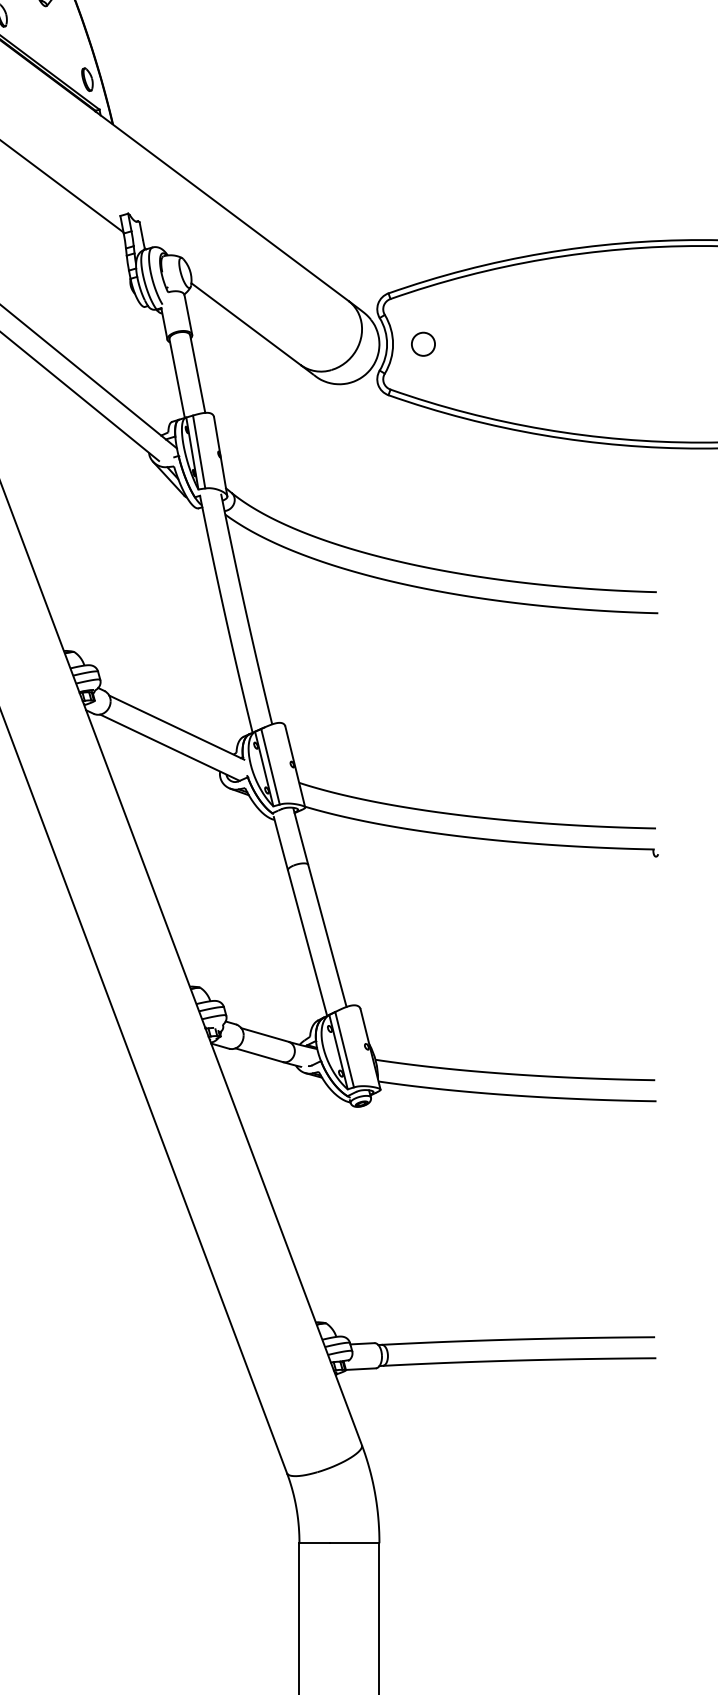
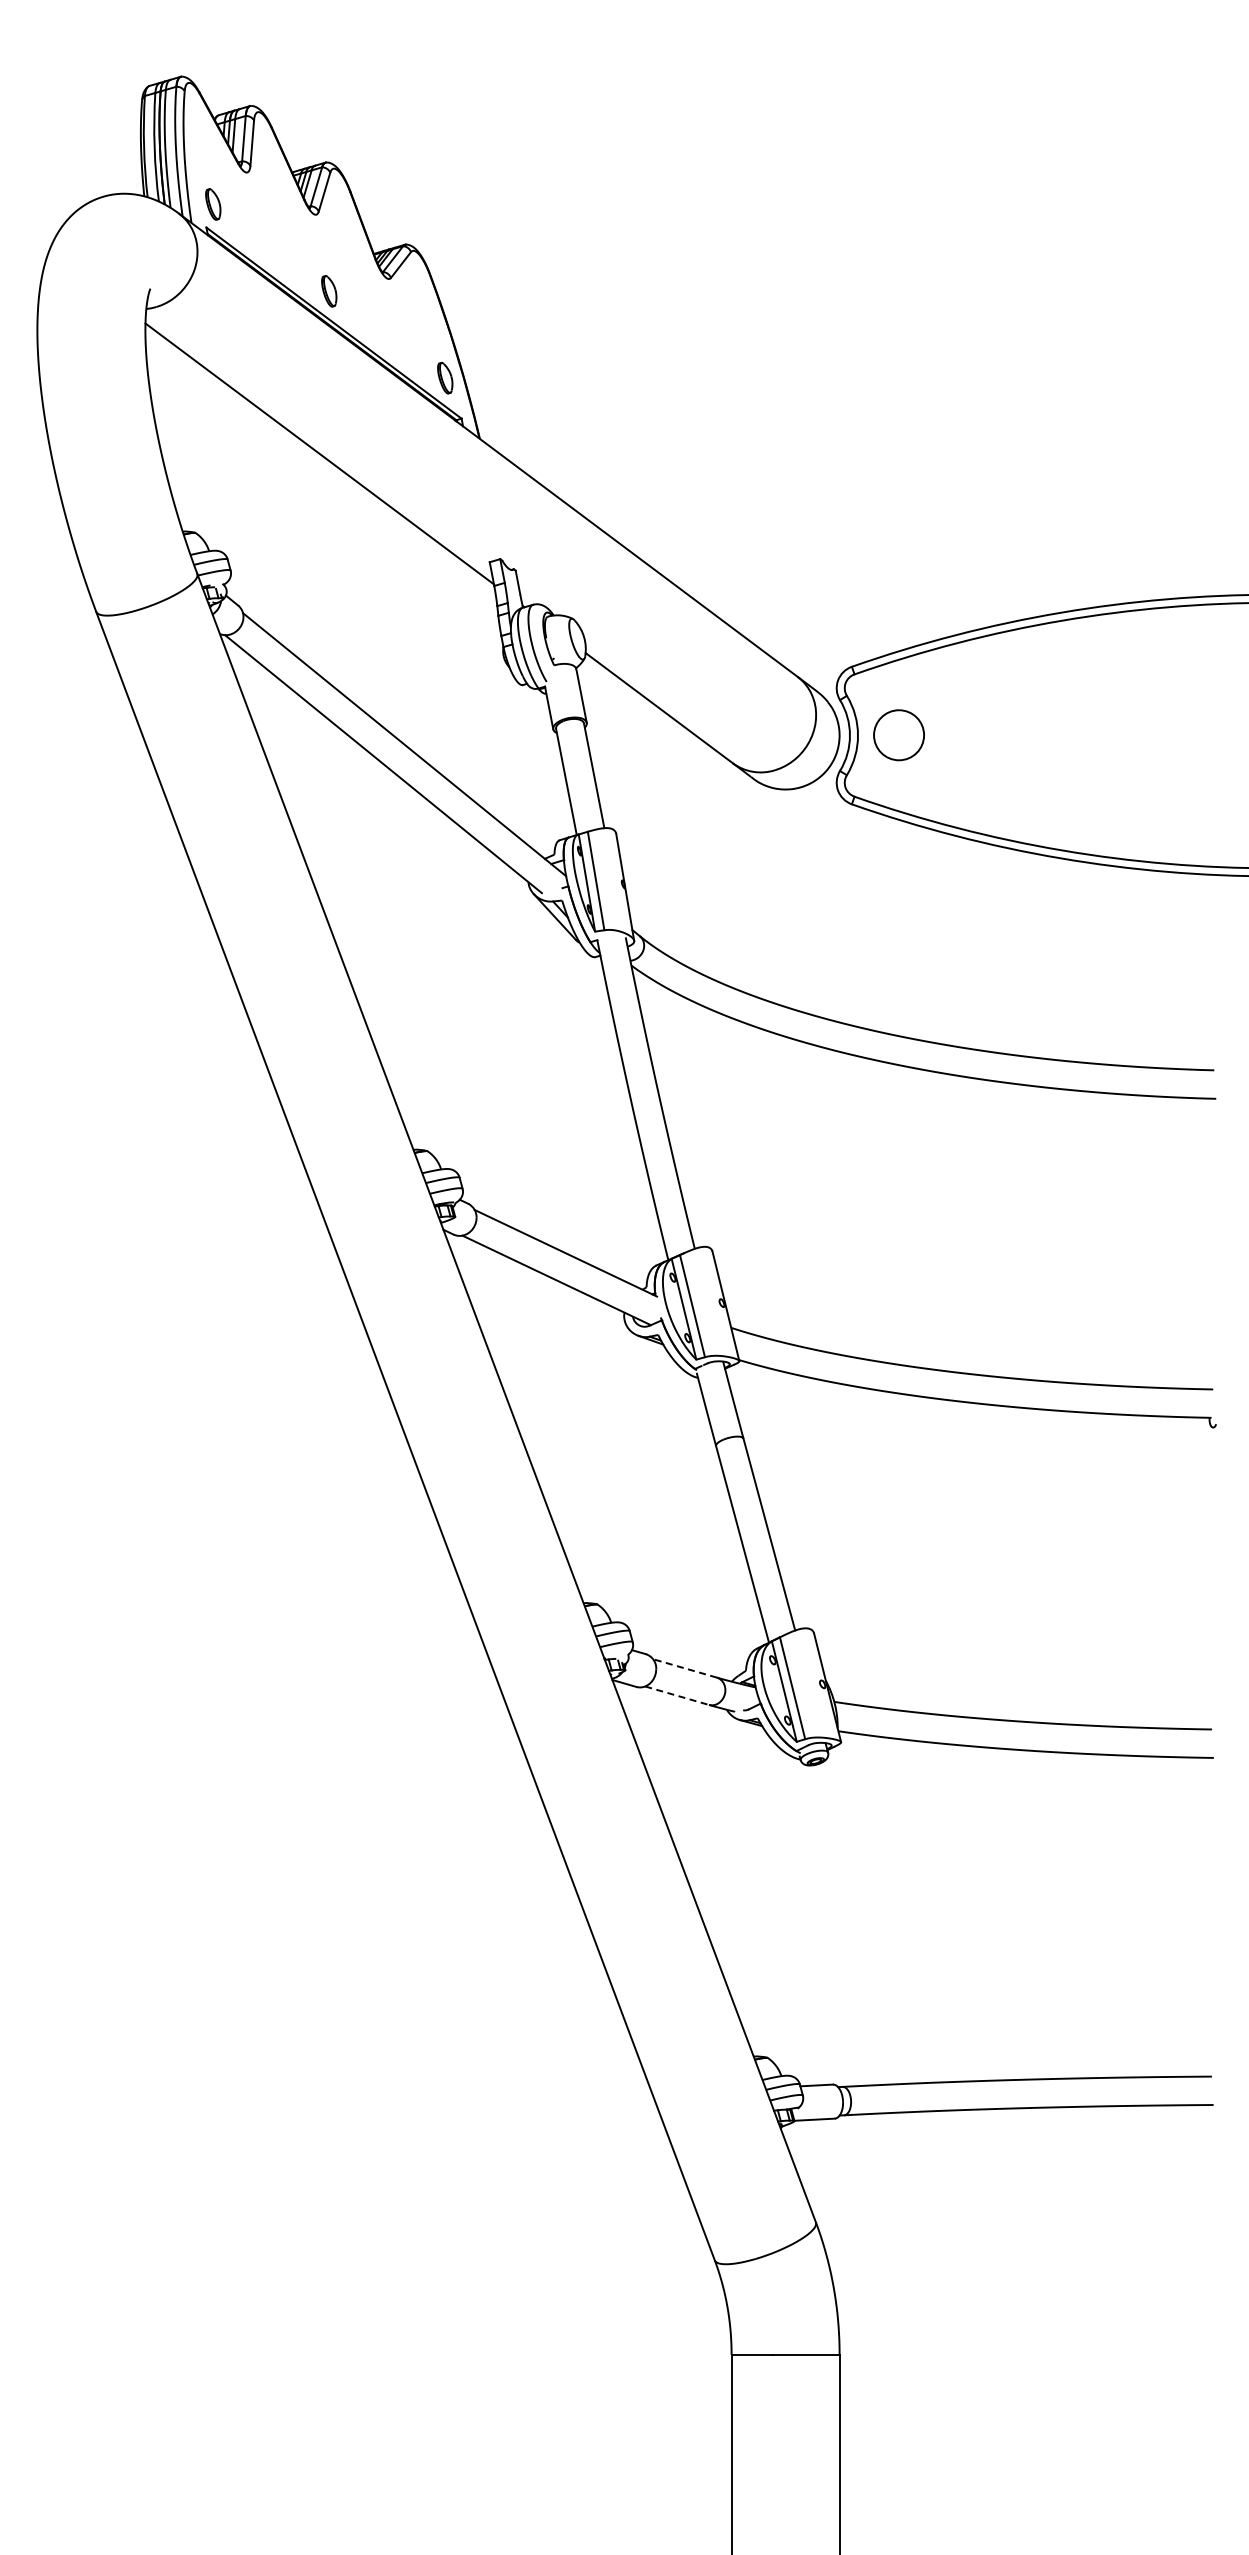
circle: (423, 344) -> (898, 735), size x1.6
line: (264, 1035) -> (684, 1668), solid -> dashed
line: (259, 1055) -> (677, 1695), solid -> dashed

